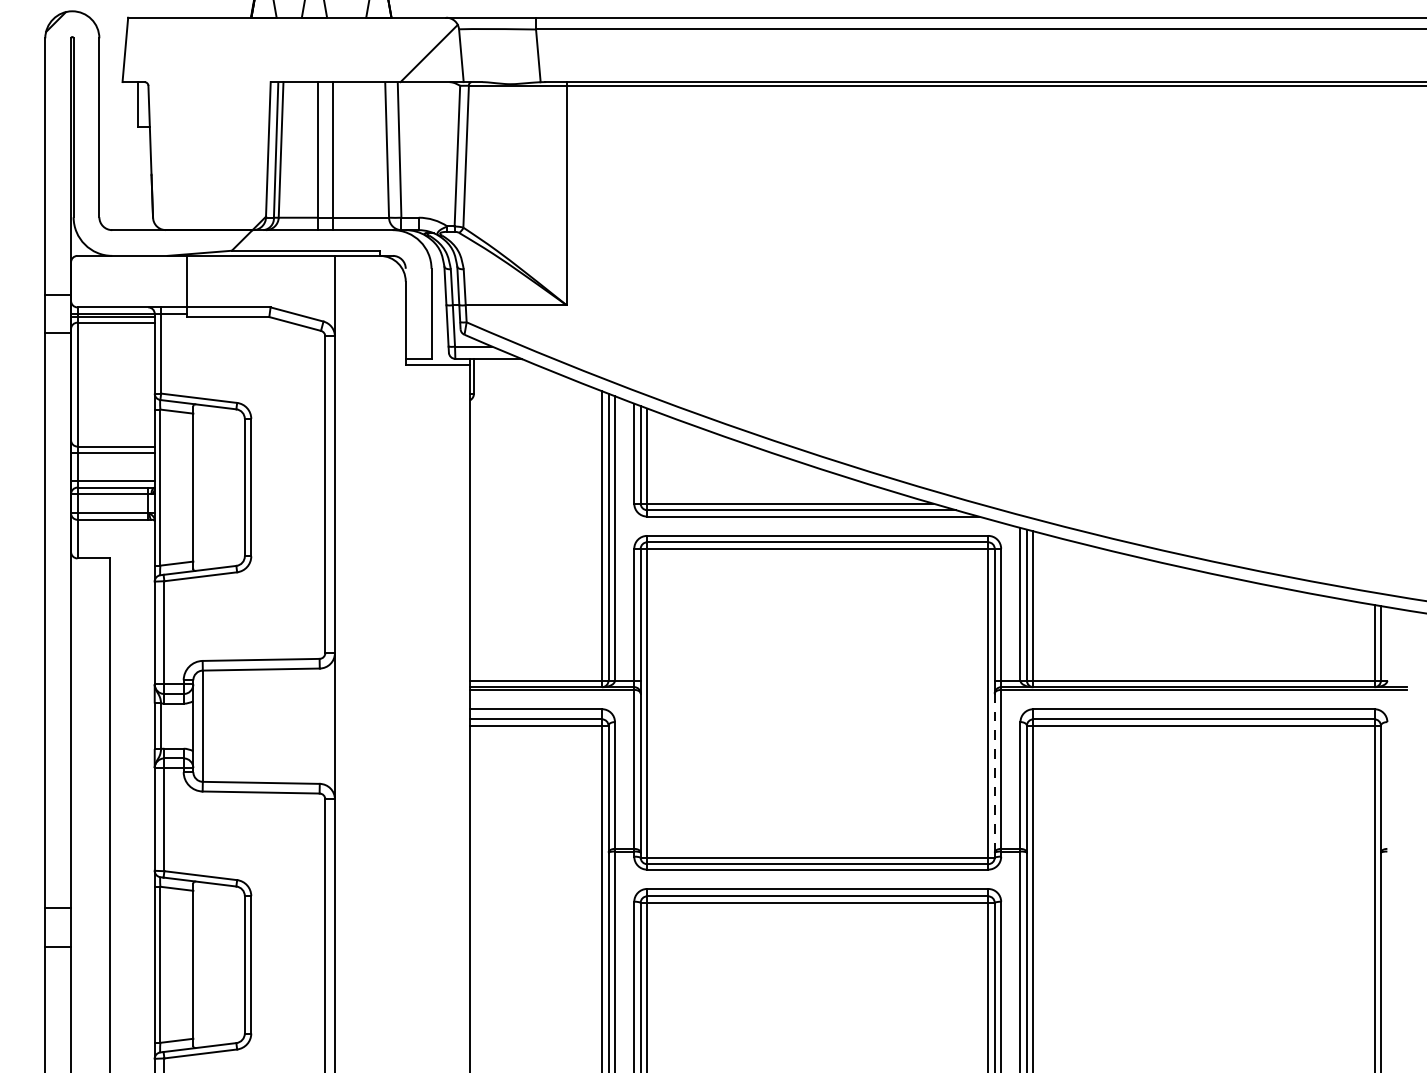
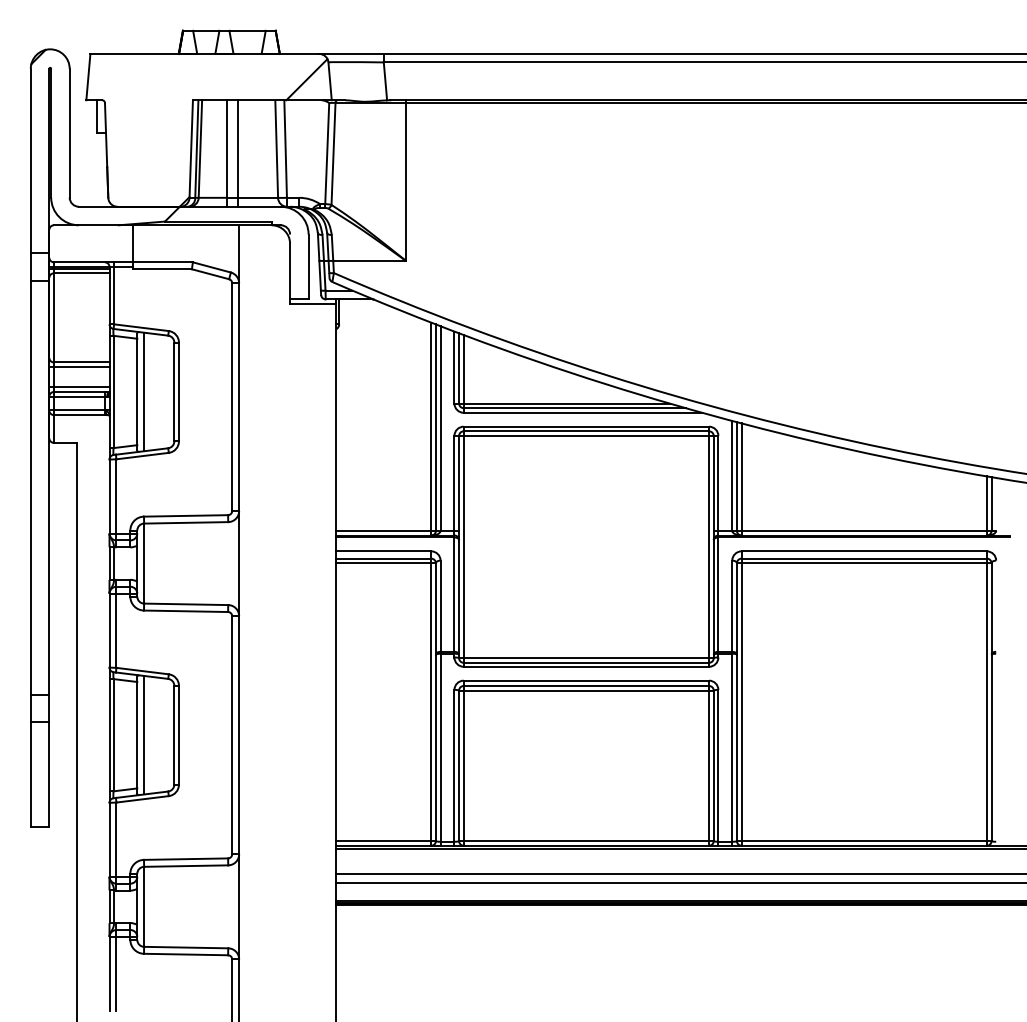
line: (203, 486) -> (144, 391), added
line: (994, 771) -> (713, 596), dashed -> solid
line: (203, 963) -> (144, 734), added

